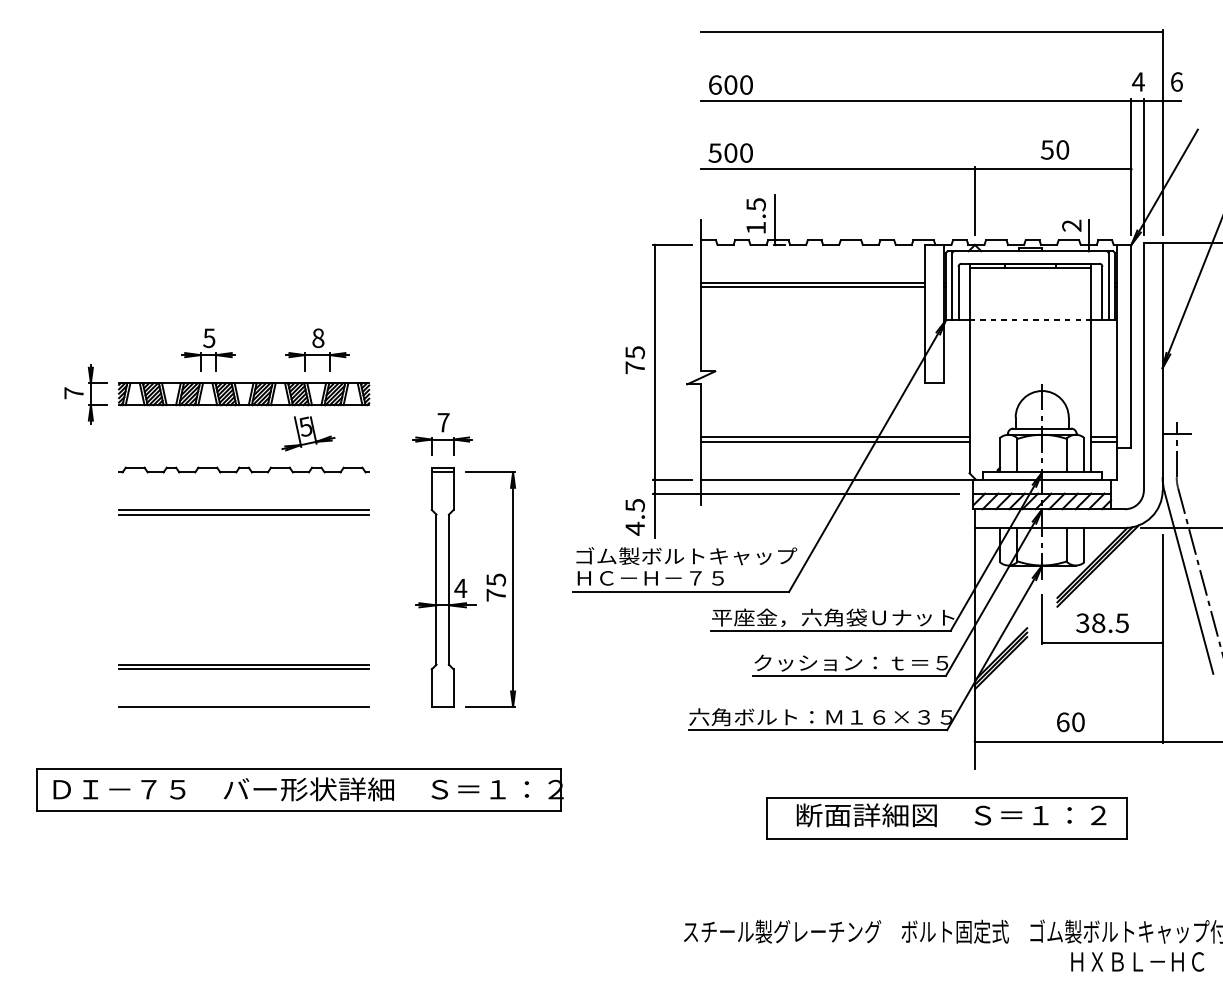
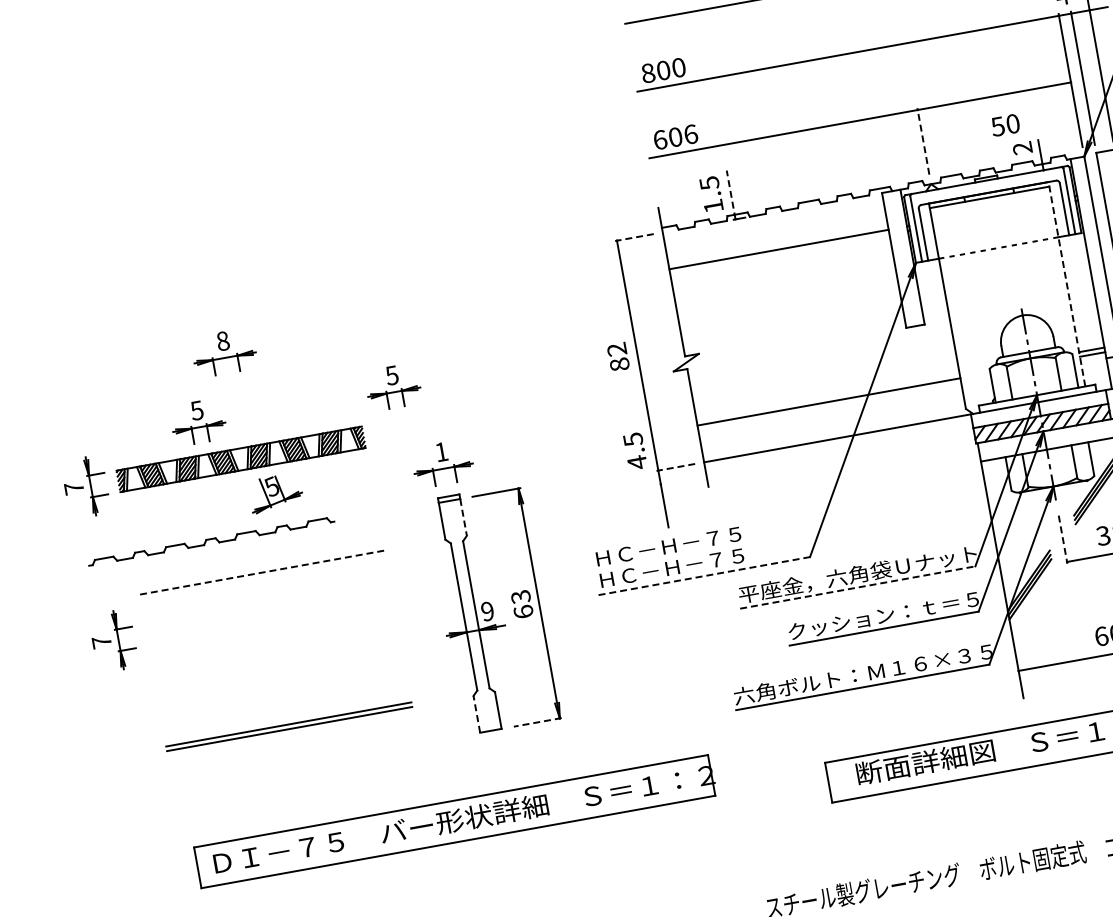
text: (714, 84) -> (647, 72), 600 -> 800
text: (1054, 149) -> (1004, 124), moved
text: (730, 152) -> (675, 136), 500 -> 606
line: (975, 201) -> (923, 141), solid -> dashed
line: (775, 220) -> (731, 195), solid -> dashed
line: (672, 244) -> (634, 237), solid -> dashed
line: (812, 287) -> (779, 254), removed
part: (317, 349) -> (224, 352), moved
part: (407, 349) -> (393, 386), added
text: (634, 360) -> (617, 357), 75 -> 82
line: (1091, 367) -> (1066, 283), solid -> dashed
text: (443, 422) -> (441, 451), 7 -> 1
part: (308, 433) -> (275, 492), moved
line: (835, 437) -> (828, 397), removed
part: (243, 469) -> (210, 541), moved
line: (672, 479) -> (675, 467), solid -> dashed
line: (453, 491) -> (463, 517), solid -> dashed
line: (805, 493) -> (808, 457), removed
line: (243, 509) -> (260, 572), solid -> dashed
line: (244, 514) -> (262, 577), removed
text: (634, 517) -> (634, 451), moved
part: (85, 551) -> (113, 641), added
text: (686, 556) -> (703, 540), ゴム製ボルトキャップ -> ＨＣ－Ｈ－７５
text: (496, 587) -> (522, 604), 75 -> 63
text: (460, 588) -> (487, 611), 4 -> 9
line: (681, 591) -> (704, 575), solid -> dashed
line: (1042, 619) -> (1063, 539), solid -> dashed
line: (831, 630) -> (858, 587), solid -> dashed
line: (431, 688) -> (476, 714), solid -> dashed
line: (244, 706) -> (296, 765), removed
line: (490, 706) -> (537, 721), solid -> dashed
part: (299, 789) -> (455, 820), moved

